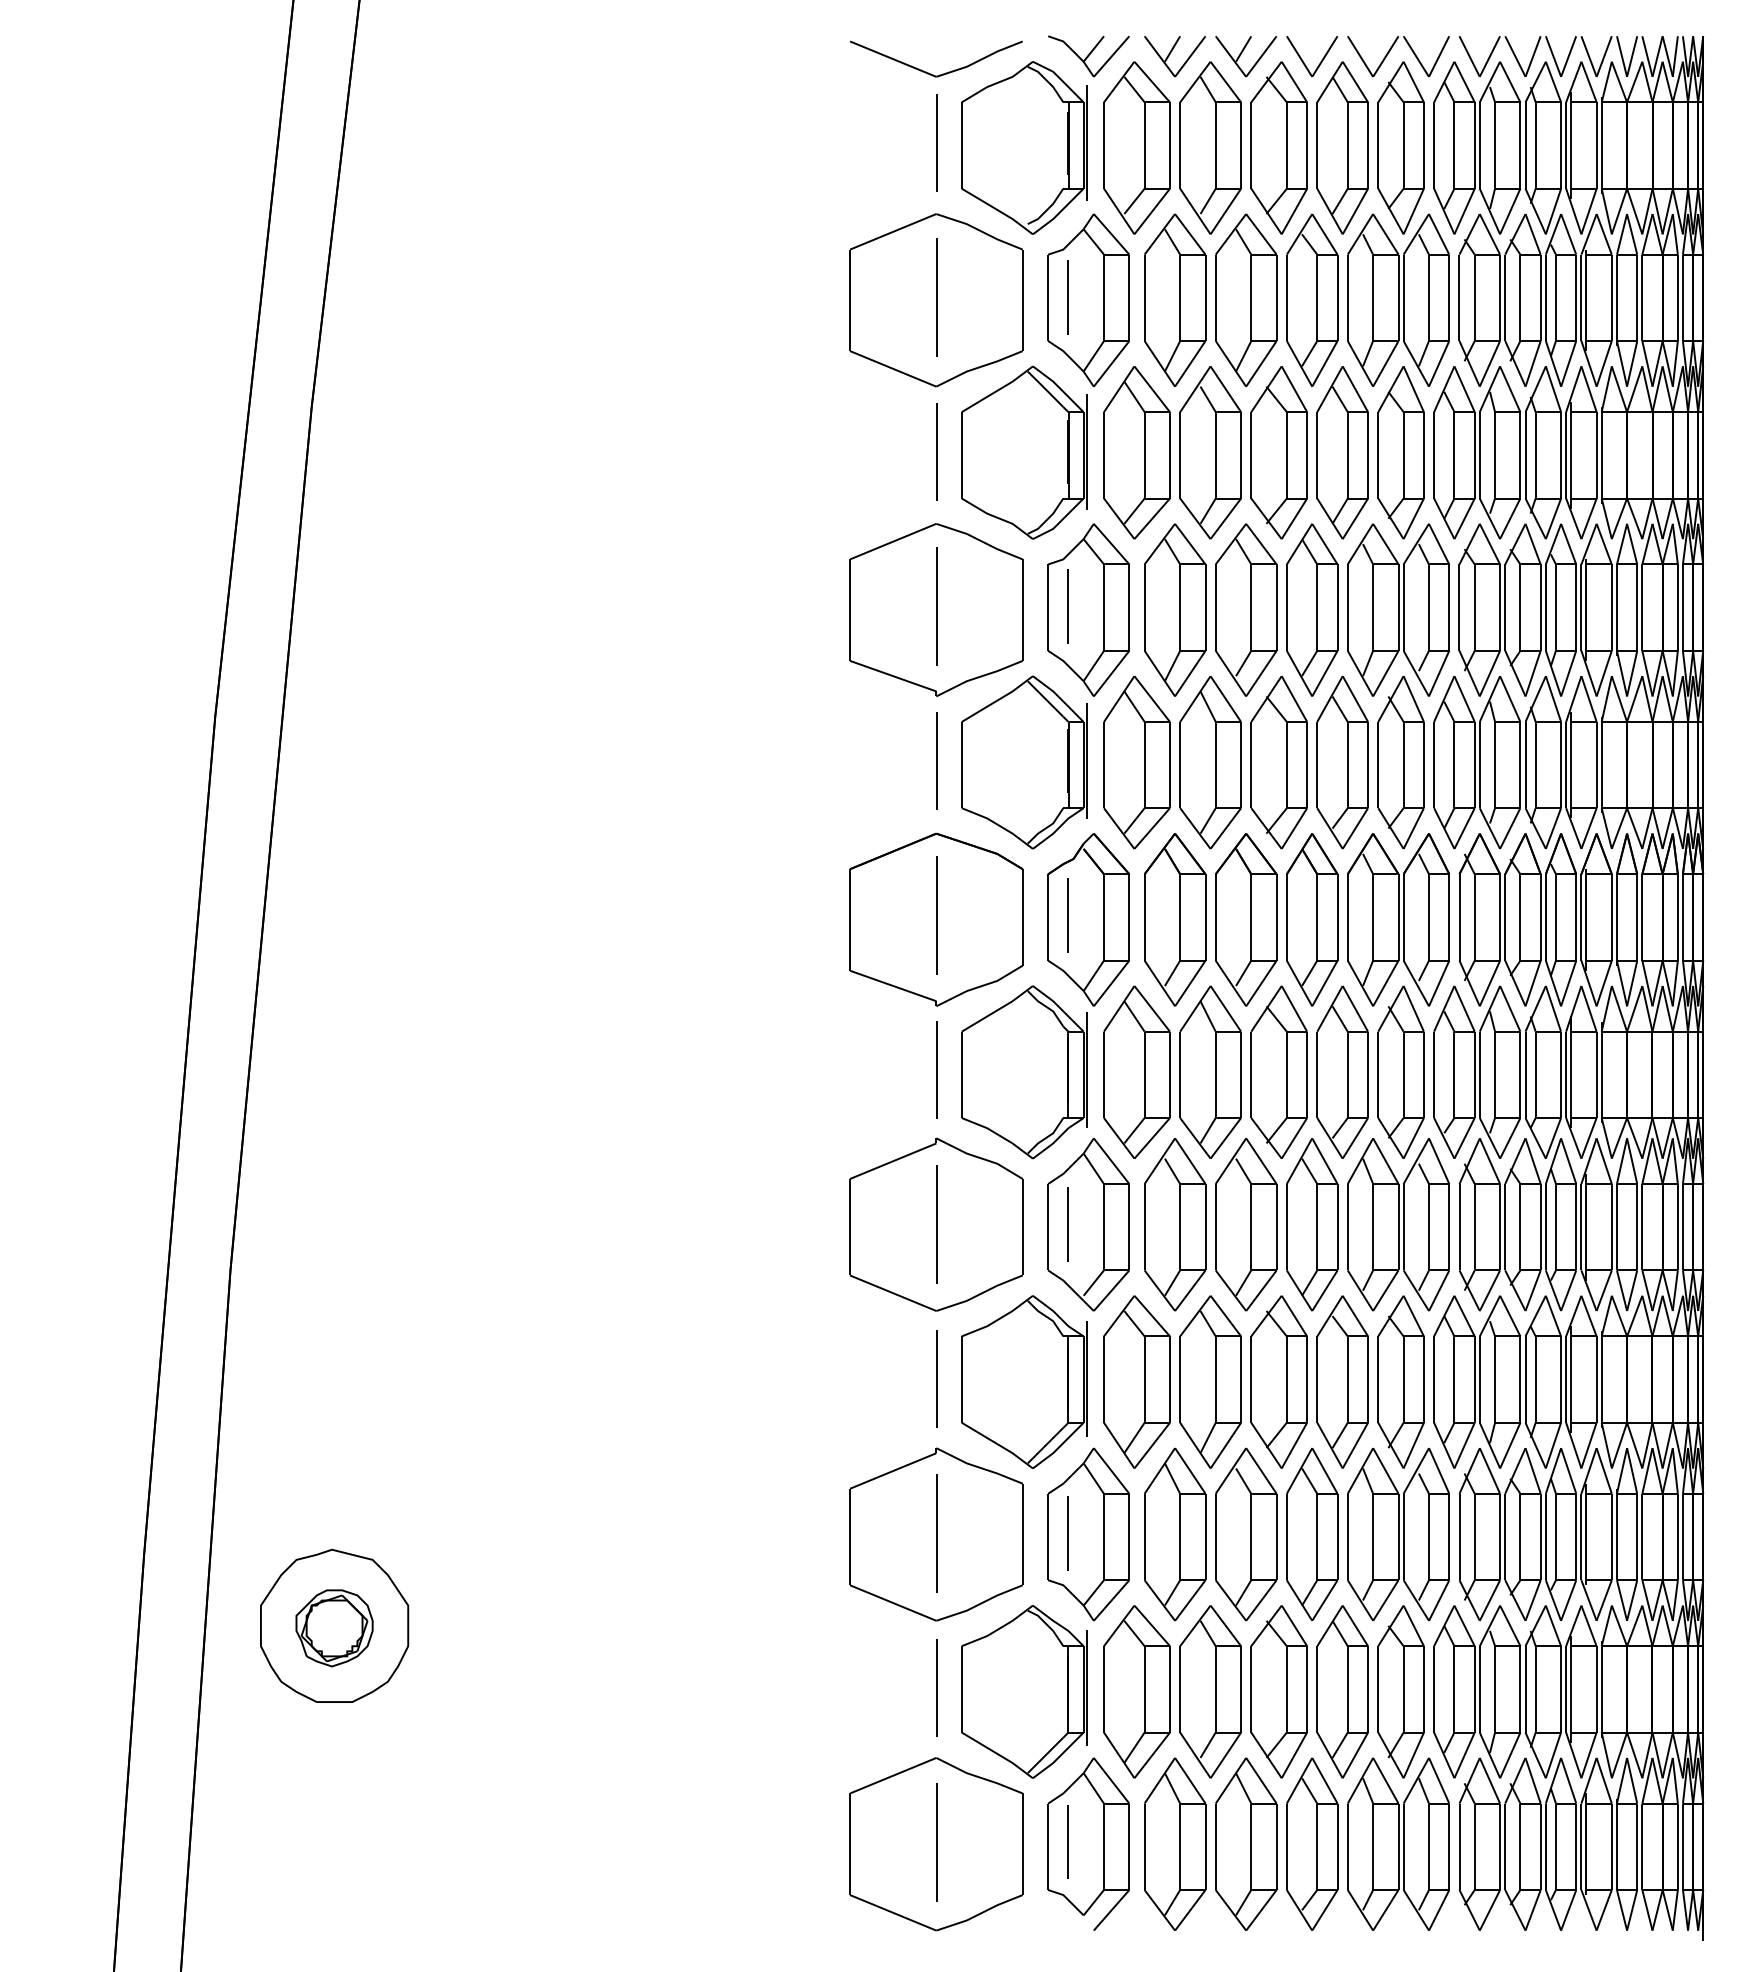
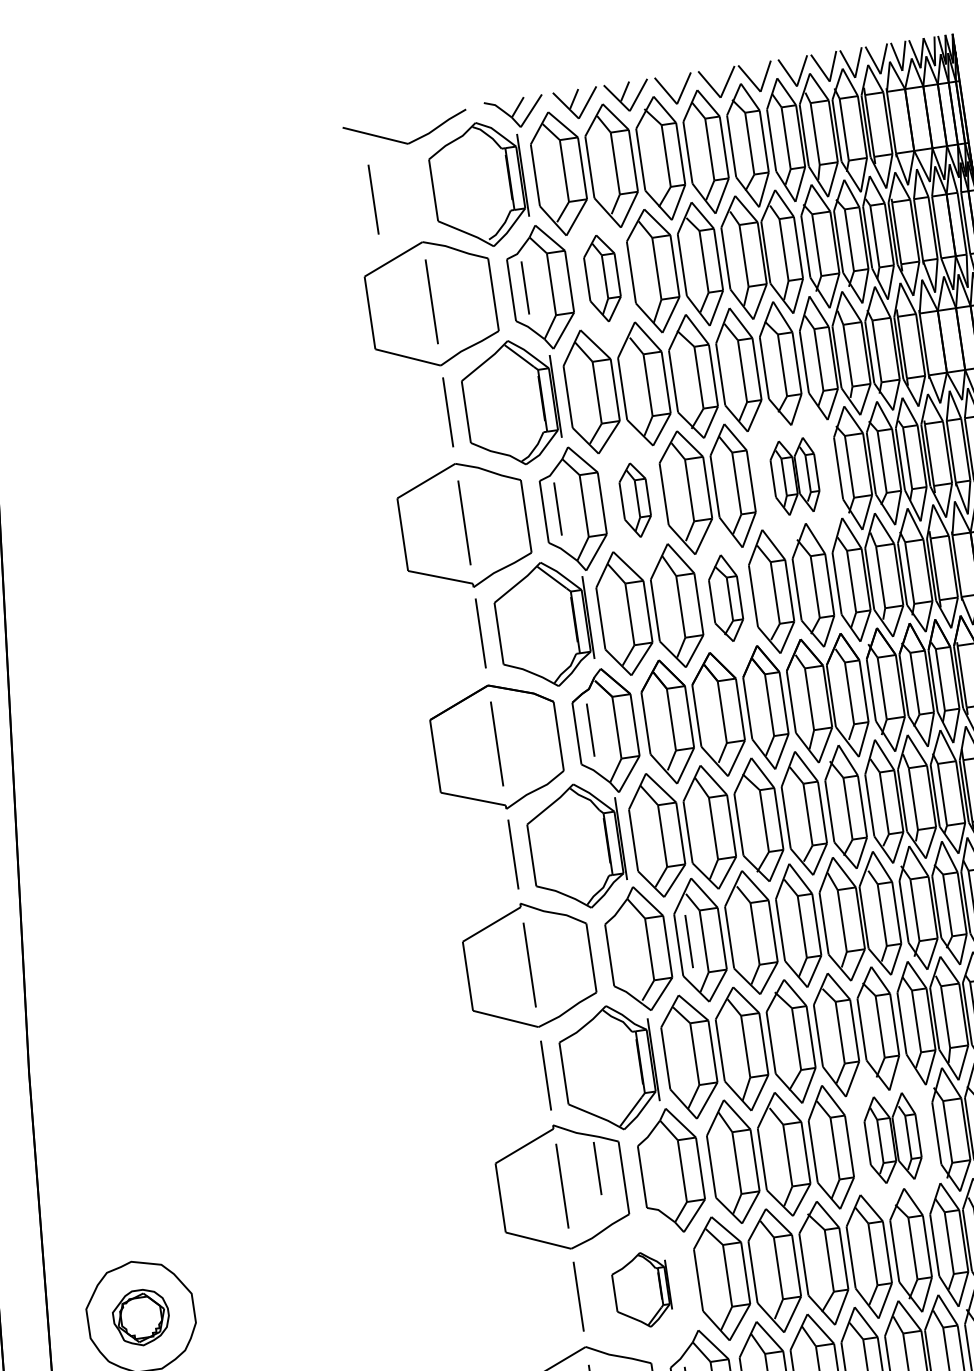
line: (936, 142) -> (373, 199), moved
part: (1175, 299) -> (602, 277), size x0.7
part: (1175, 609) -> (635, 499), size x0.6
part: (1398, 609) -> (795, 476), size x0.6
part: (1278, 762) -> (725, 598), size x0.7
line: (1067, 1224) -> (689, 941), moved
line: (1067, 1533) -> (597, 1168), moved
part: (1398, 1534) -> (892, 1138), size x0.7
part: (1024, 1691) -> (641, 1290), size x0.6

